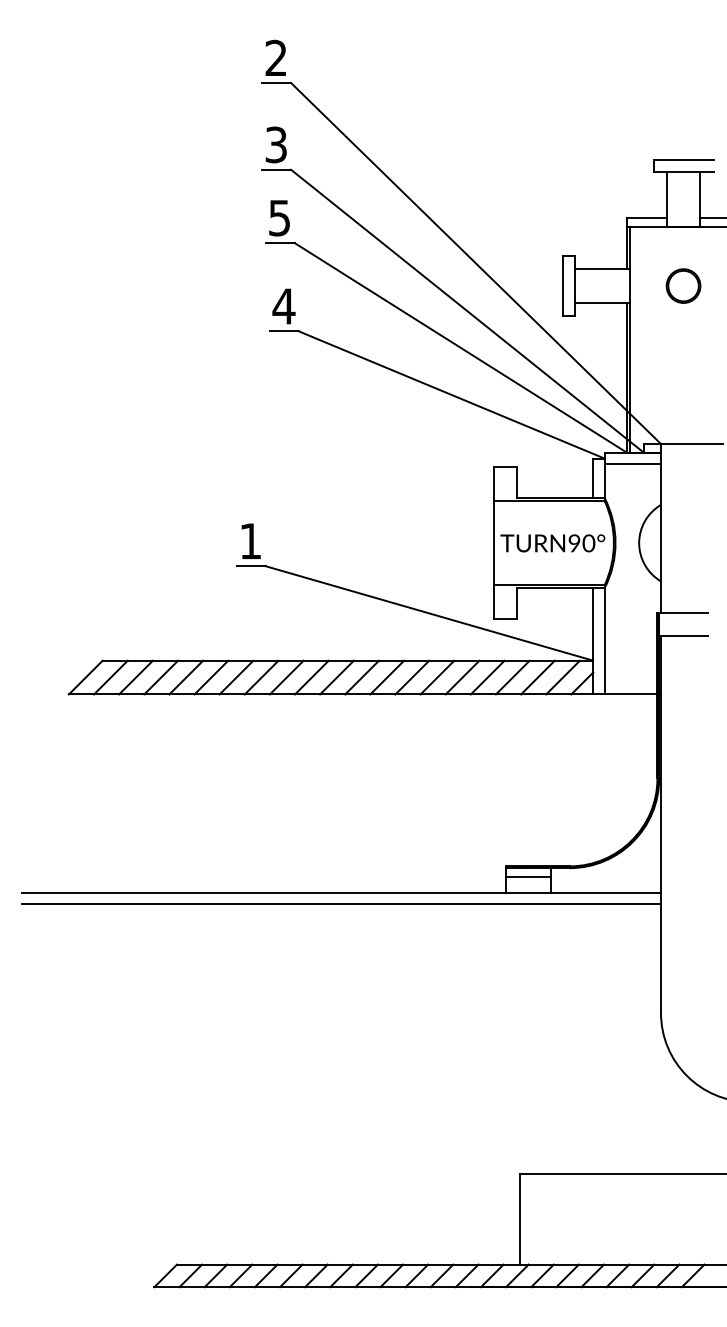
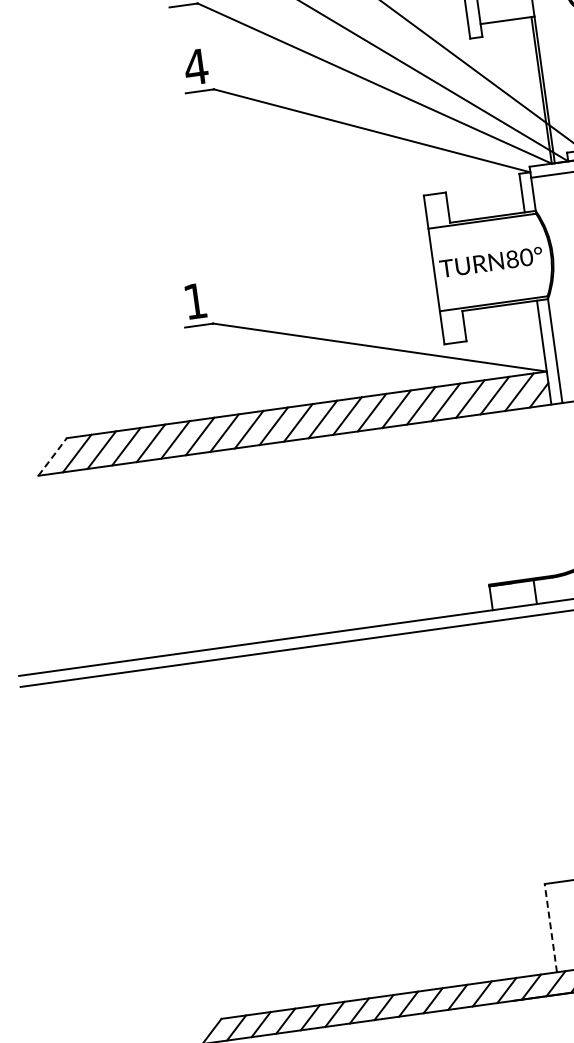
text: (574, 544) -> (512, 260), TURN90° -> TURN80°
line: (85, 677) -> (52, 456), solid -> dashed
line: (528, 877) -> (512, 592), removed
line: (519, 1219) -> (550, 928), solid -> dashed

